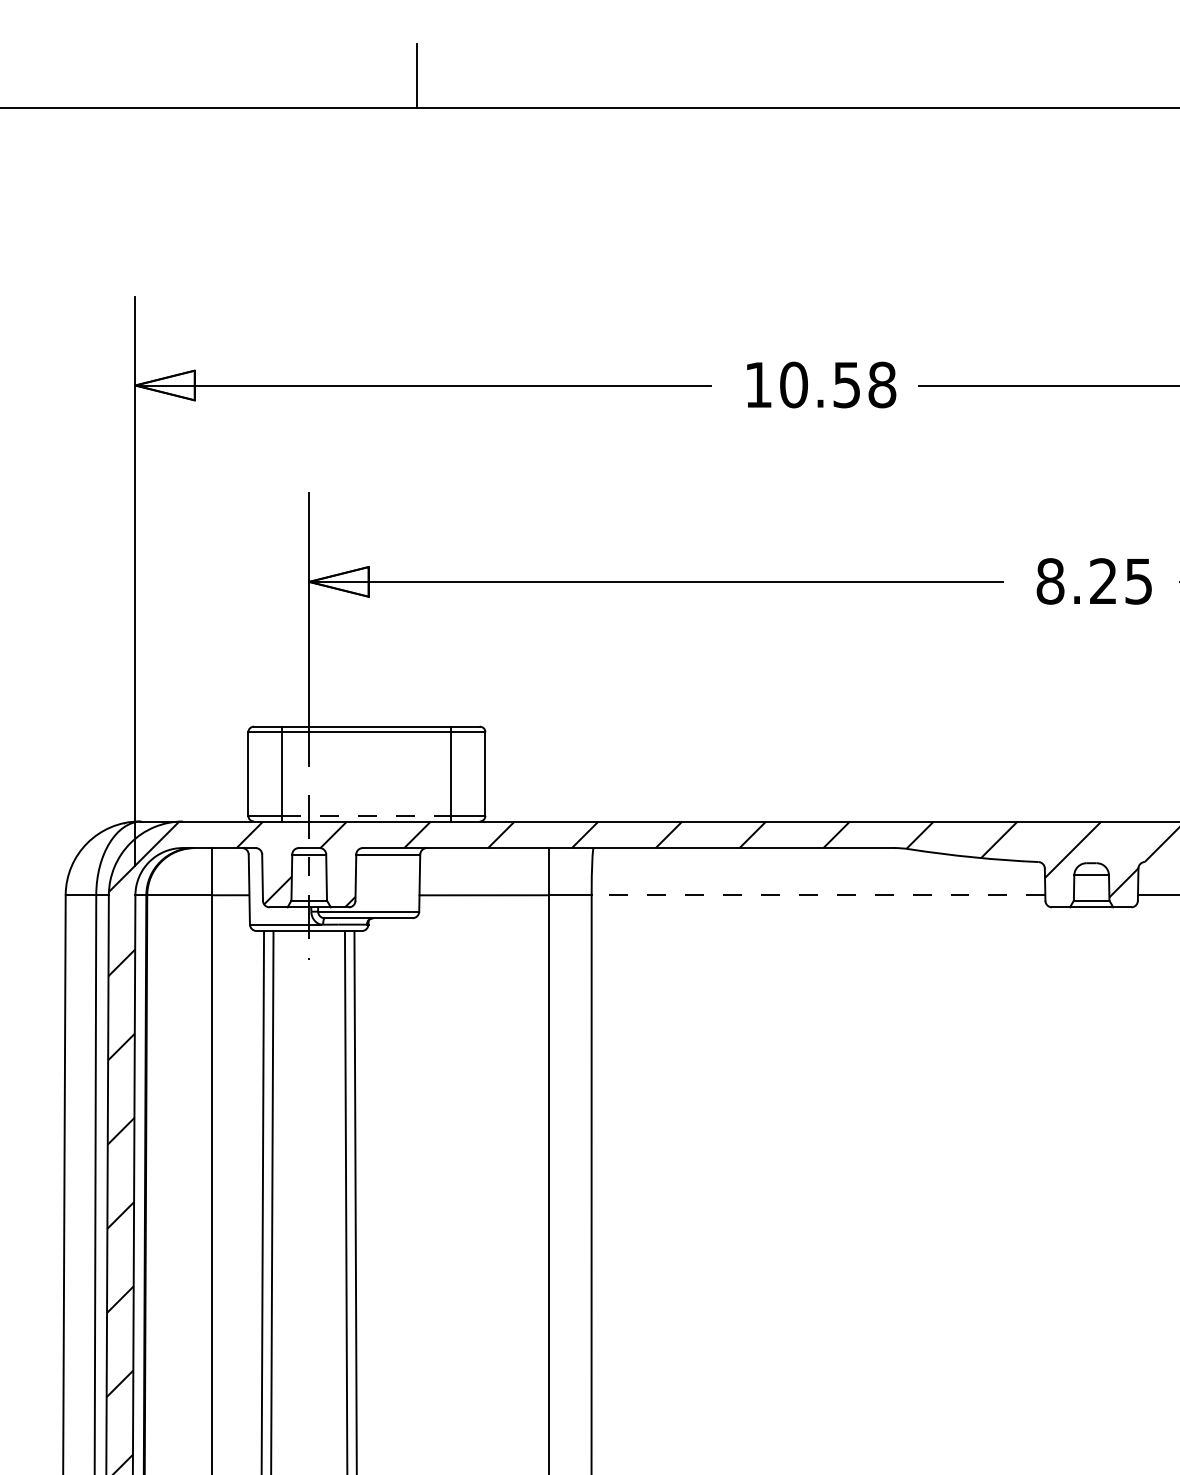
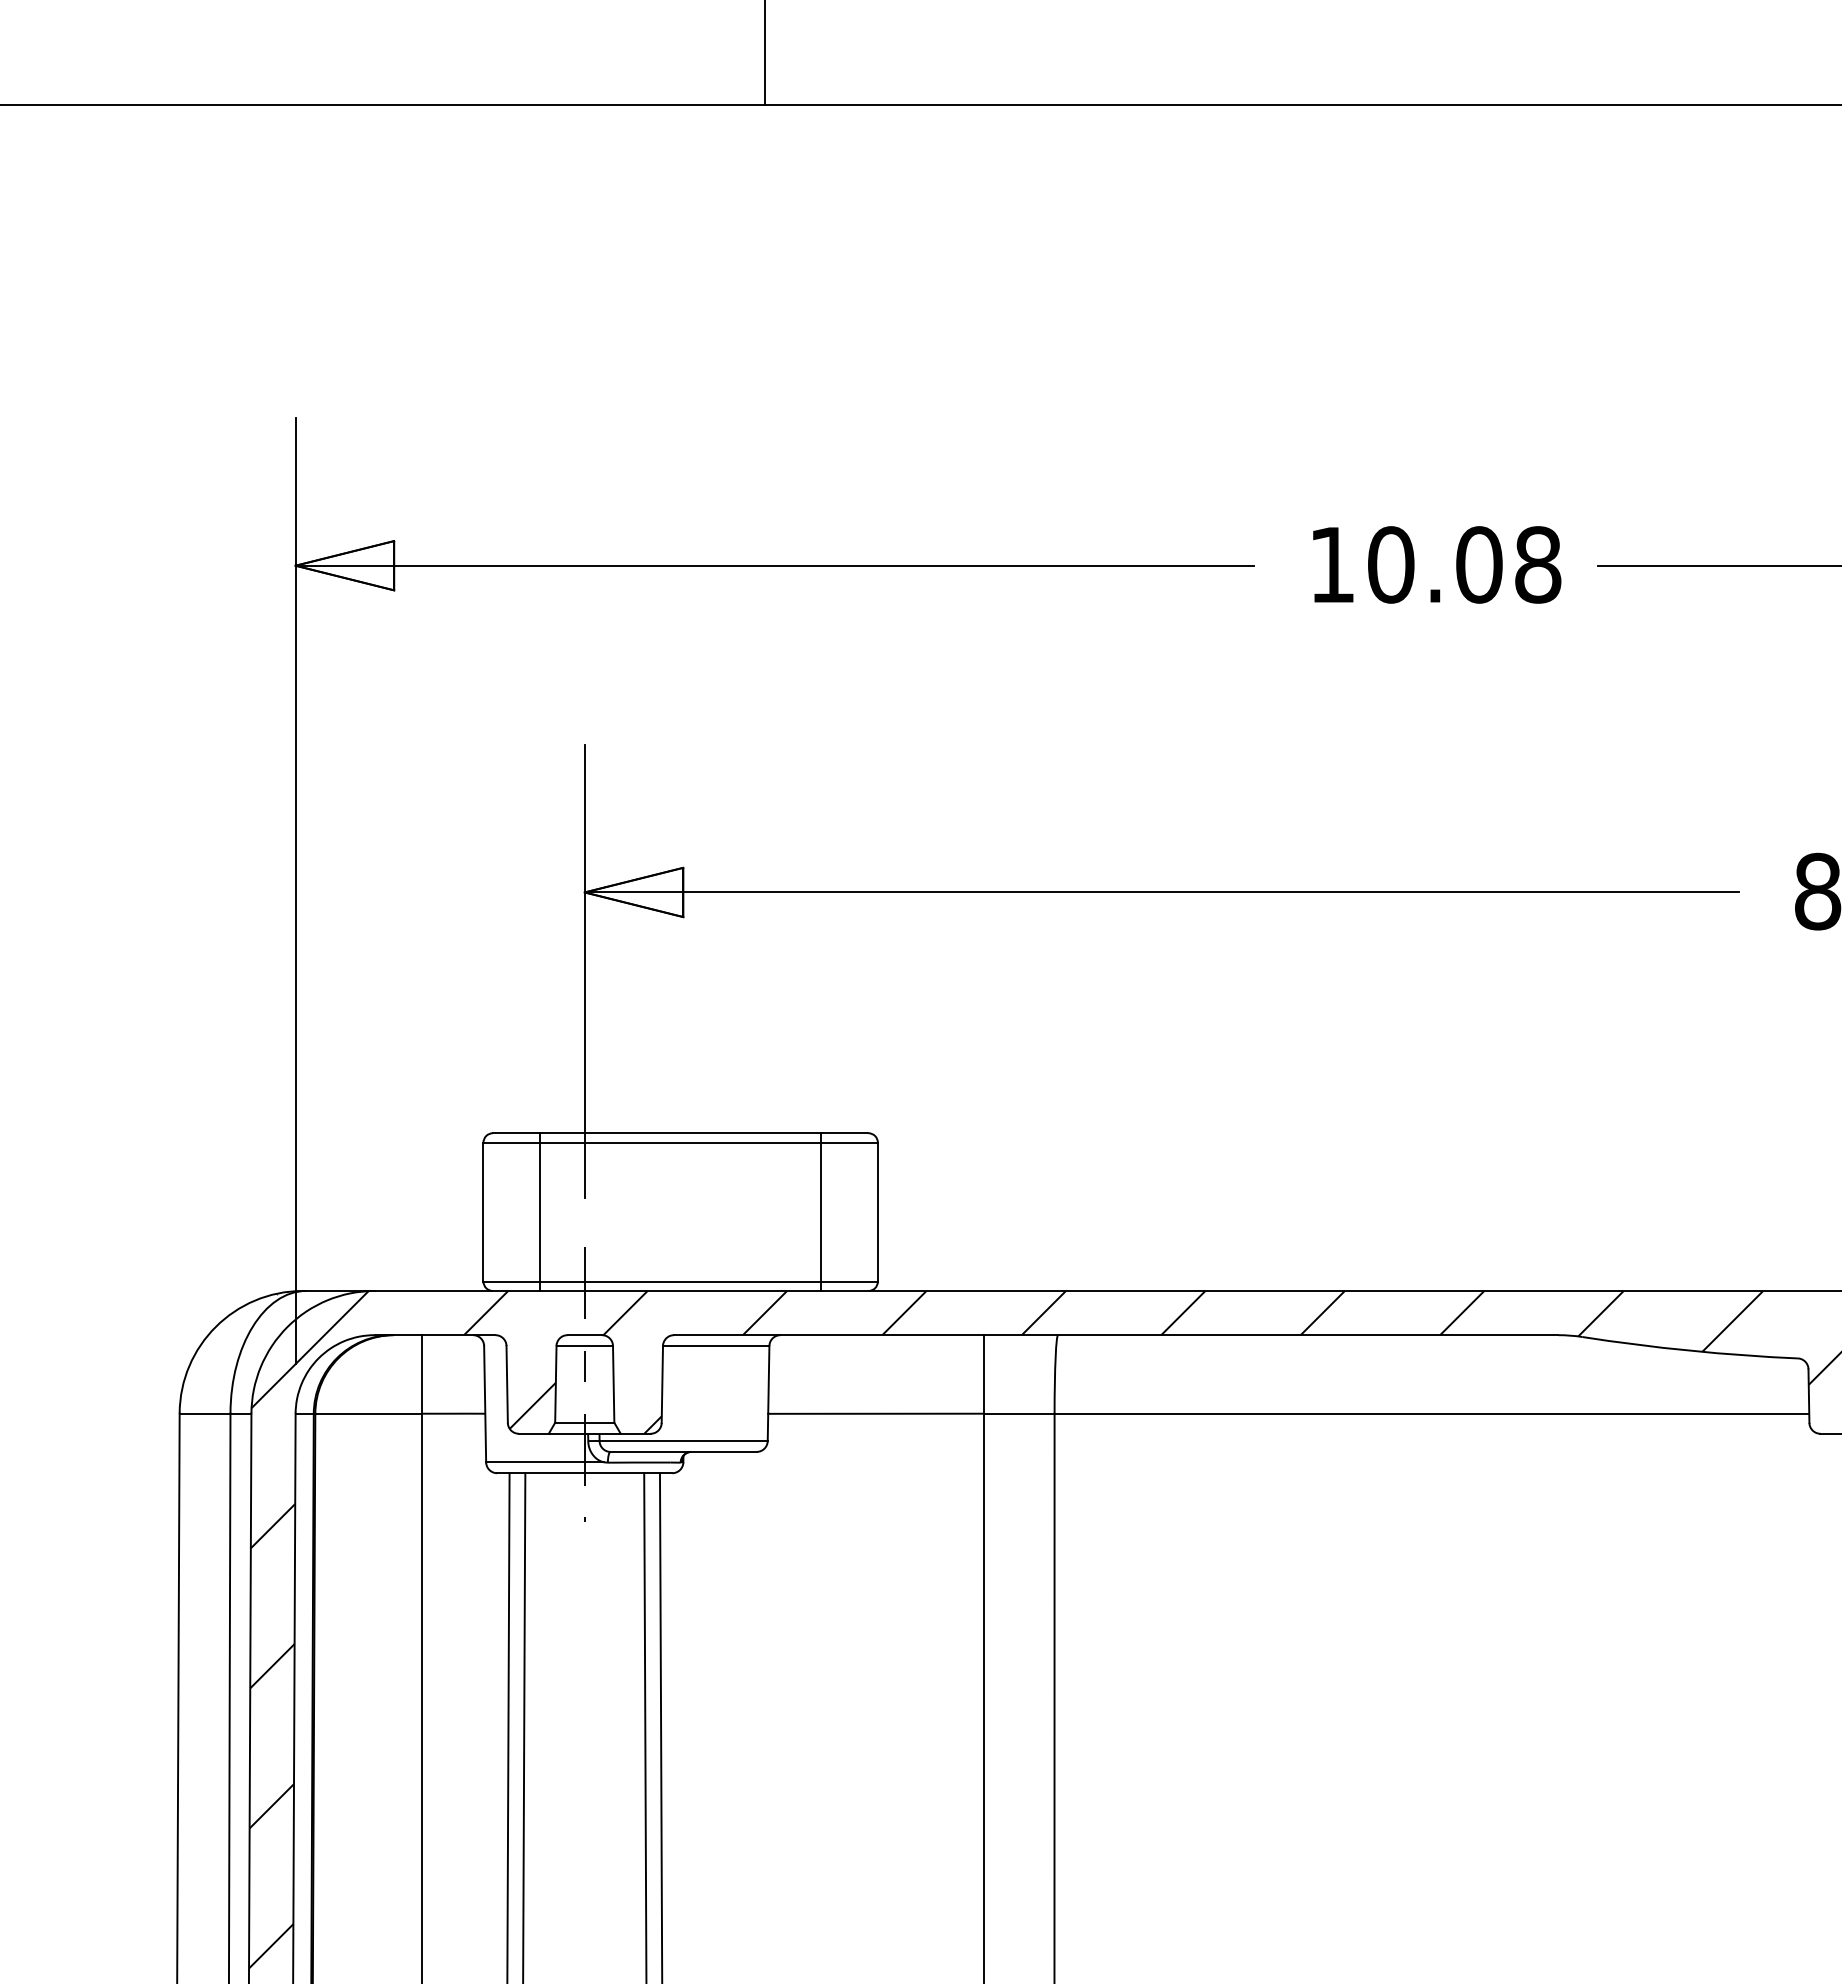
text: (846, 384) -> (1478, 564), 10.58 -> 10.08
line: (367, 815) -> (681, 1281), dashed -> solid
line: (818, 895) -> (1431, 1414), dashed -> solid

